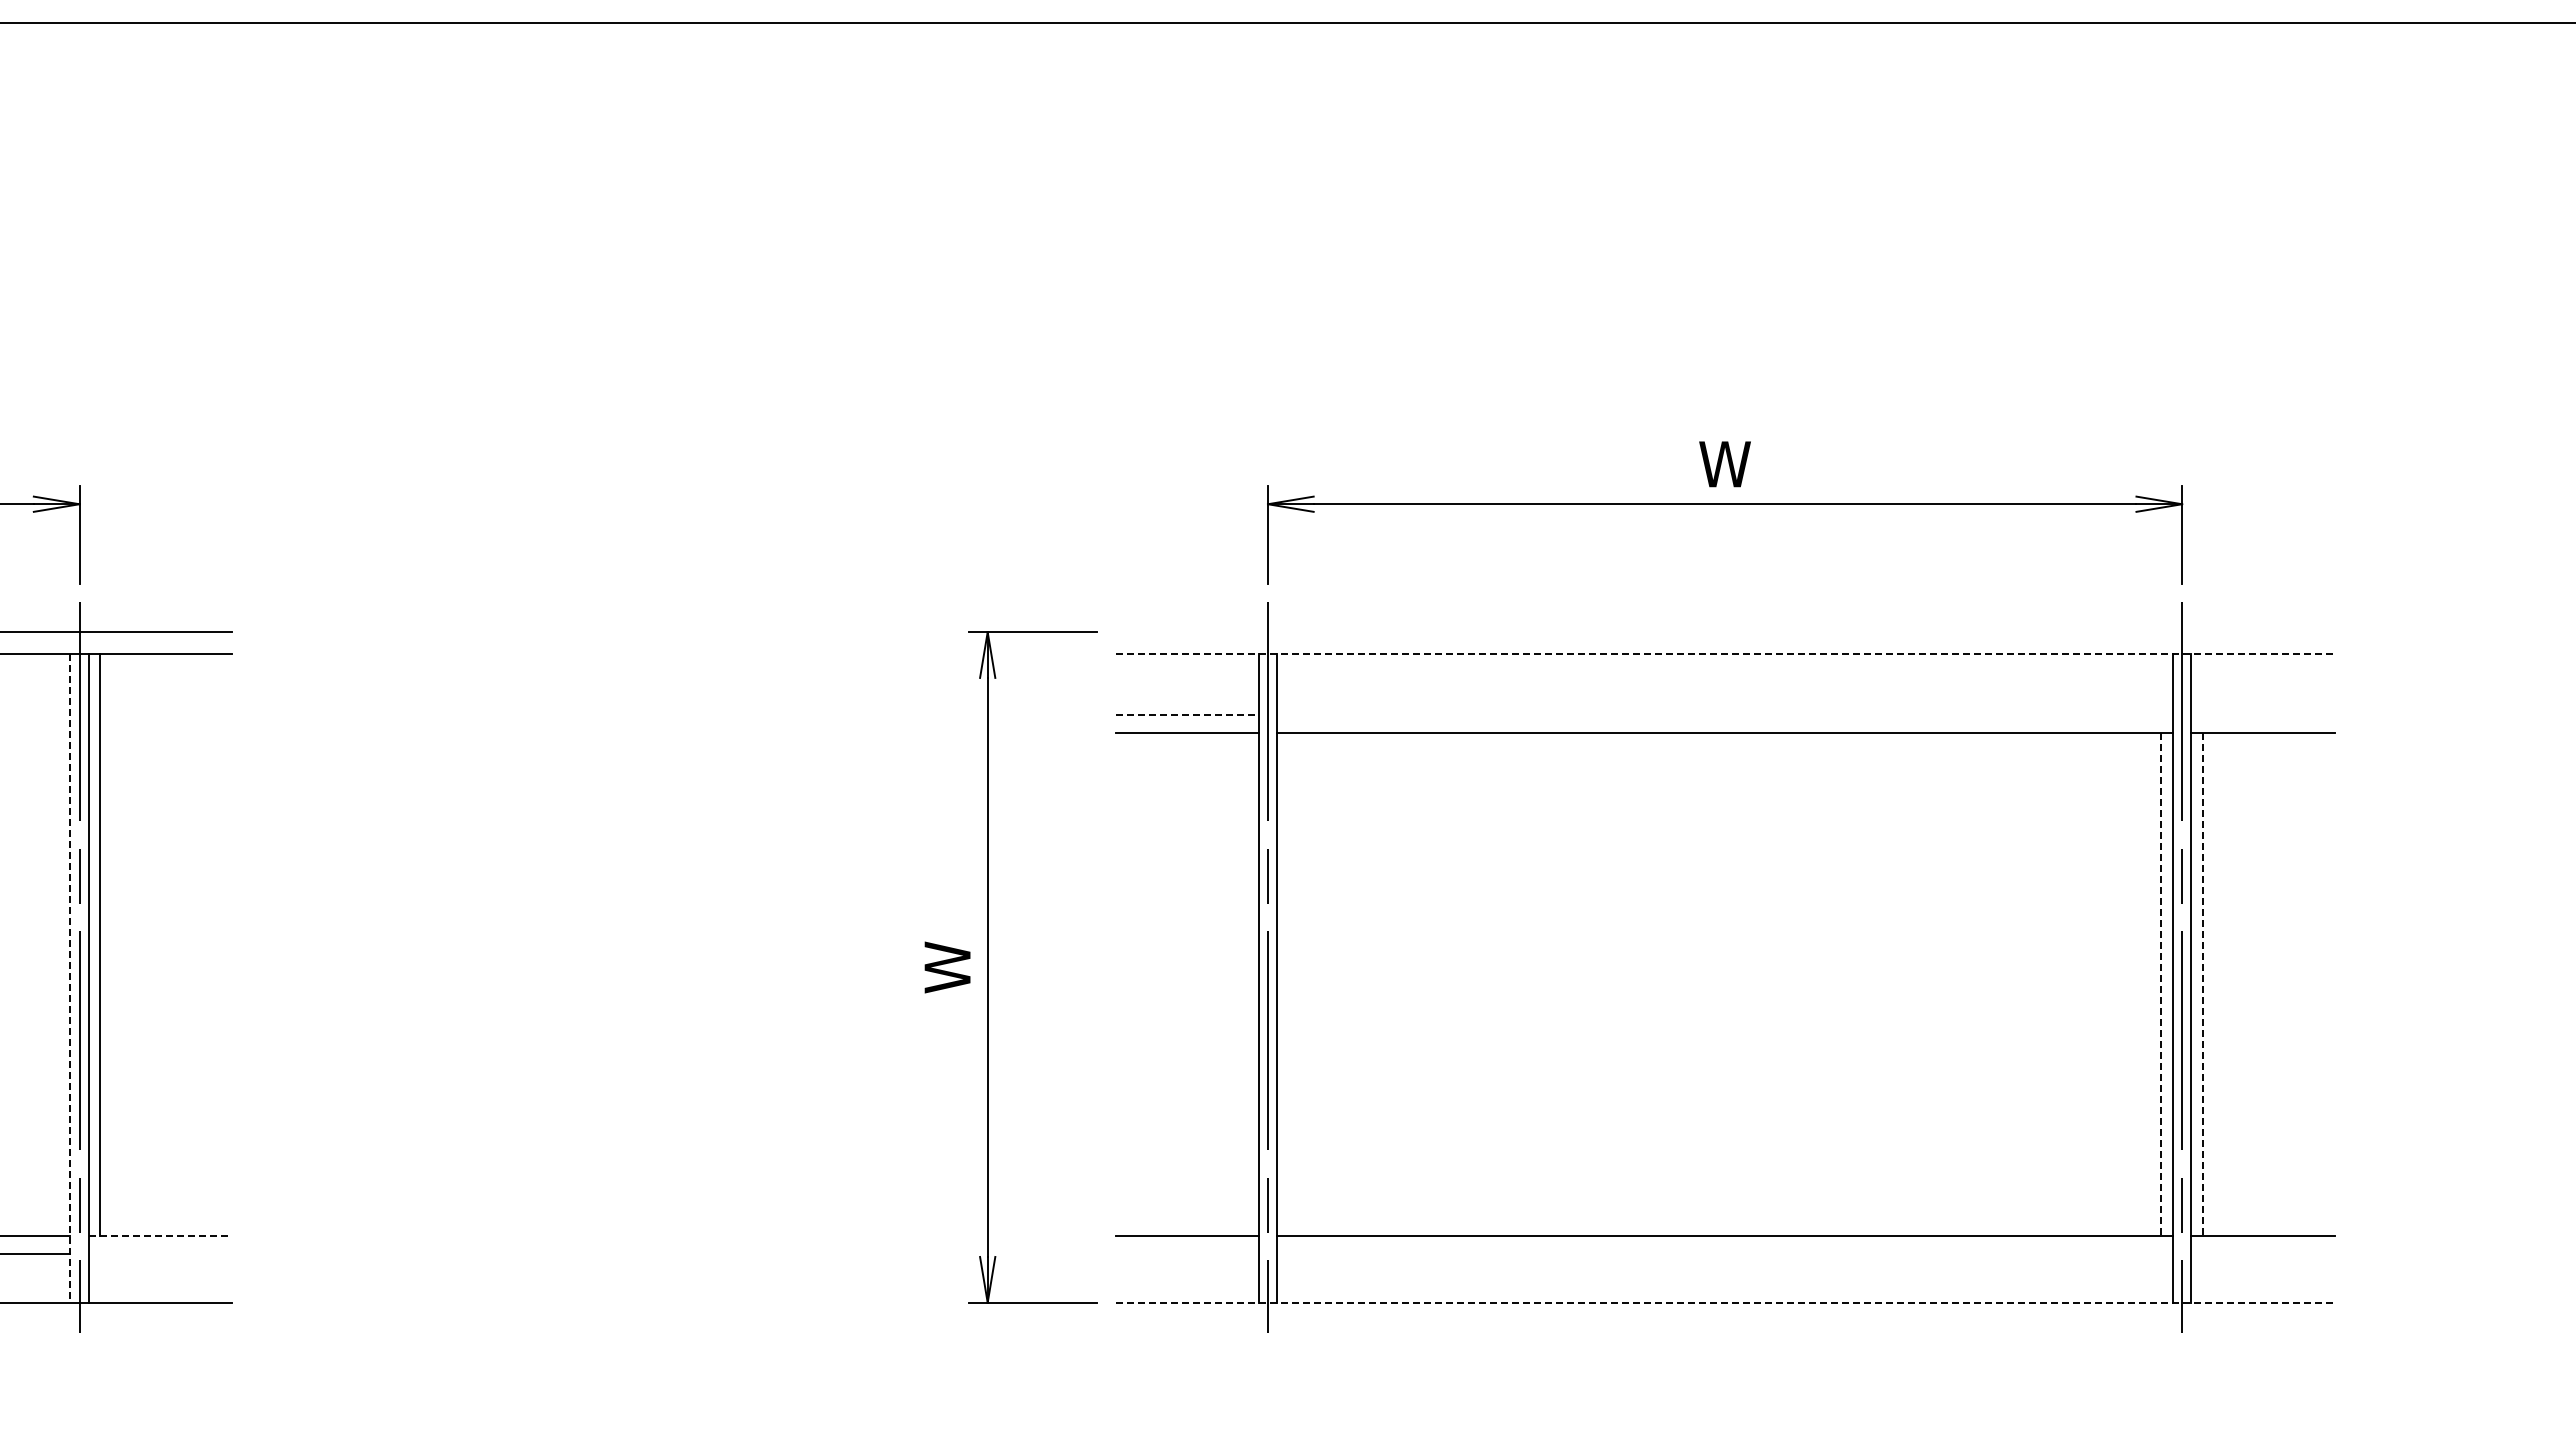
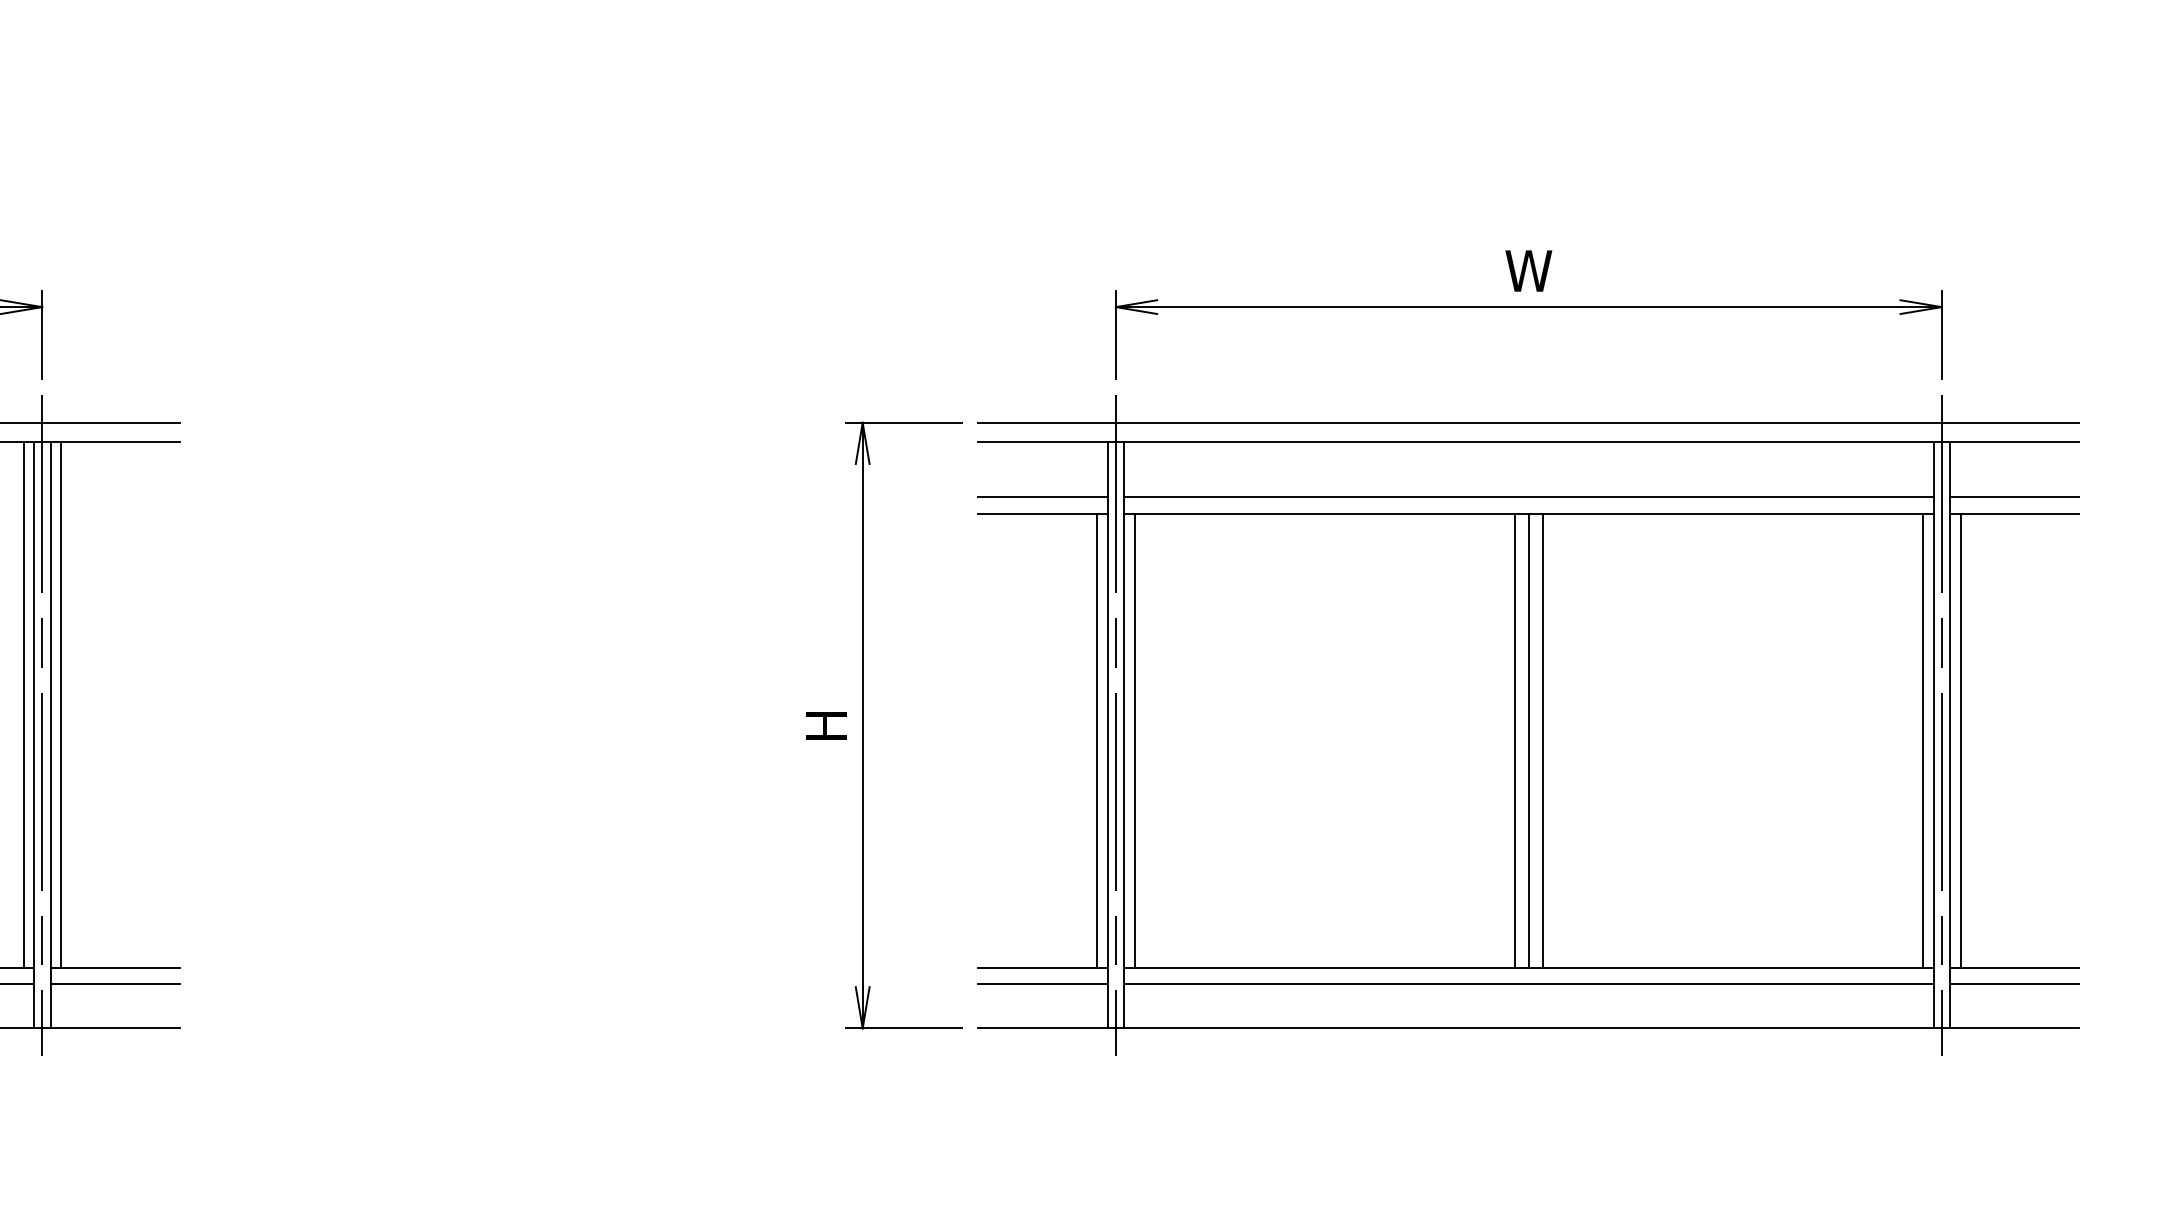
line: (1724, 632) -> (1528, 422), added
line: (1725, 653) -> (1529, 441), dashed -> solid
line: (1187, 714) -> (1043, 497), dashed -> solid
line: (1725, 714) -> (1529, 497), added
line: (2262, 714) -> (2014, 497), added
line: (58, 944) -> (23, 704), added
text: (947, 967) -> (826, 725), W -> H
line: (70, 978) -> (34, 735), dashed -> solid
line: (1247, 983) -> (1097, 740), added
line: (1288, 983) -> (1134, 740), added
line: (1709, 983) -> (1514, 740), added
line: (1725, 983) -> (1529, 740), added
line: (1740, 983) -> (1542, 740), added
line: (2161, 984) -> (1923, 740), dashed -> solid
line: (2202, 984) -> (1960, 740), dashed -> solid
line: (160, 1235) -> (115, 967), dashed -> solid
line: (159, 1253) -> (114, 983), added
line: (1186, 1253) -> (1042, 983), added
line: (1725, 1253) -> (1529, 983), added
line: (2262, 1253) -> (2014, 983), added
line: (1725, 1302) -> (1529, 1028), dashed -> solid

